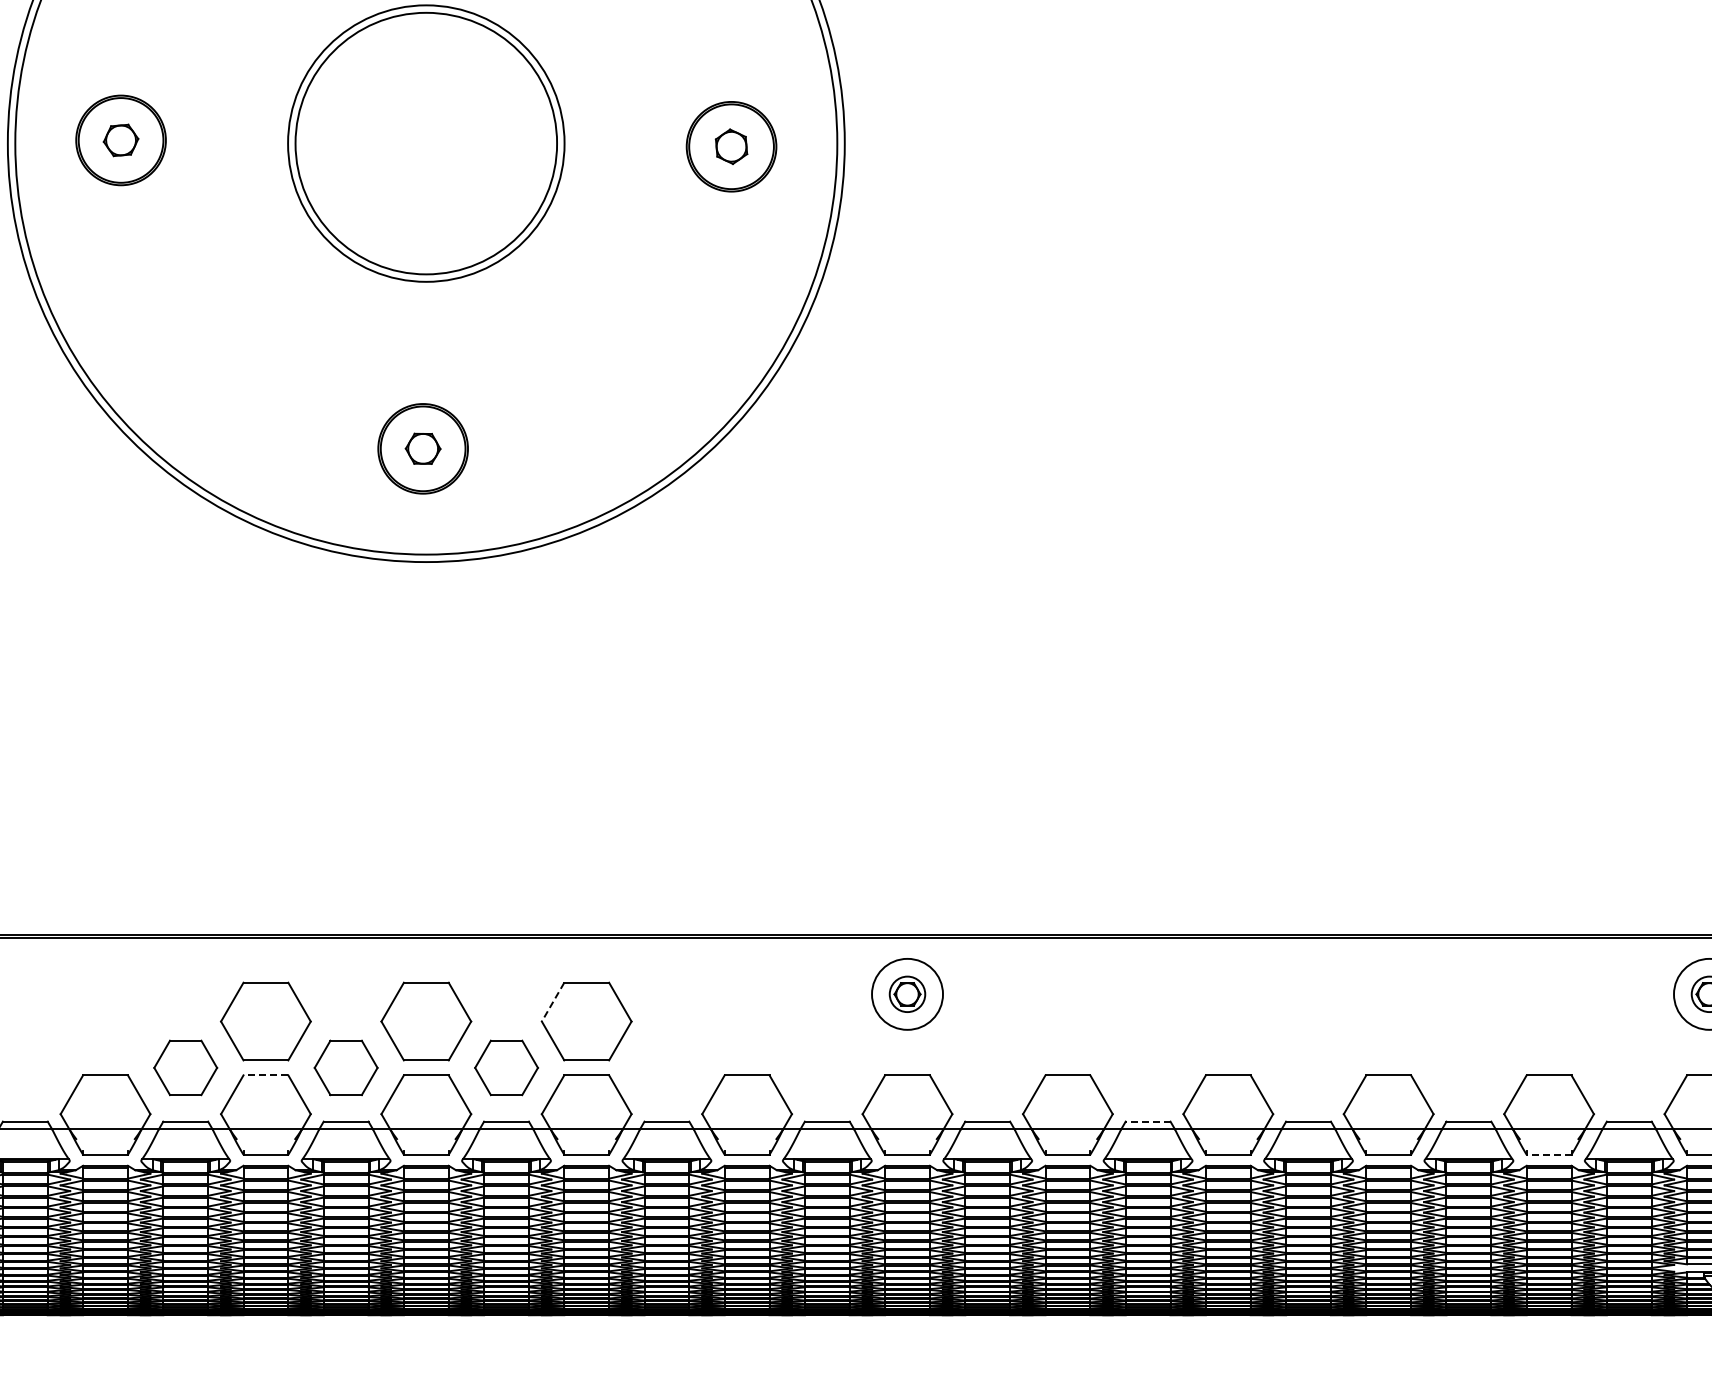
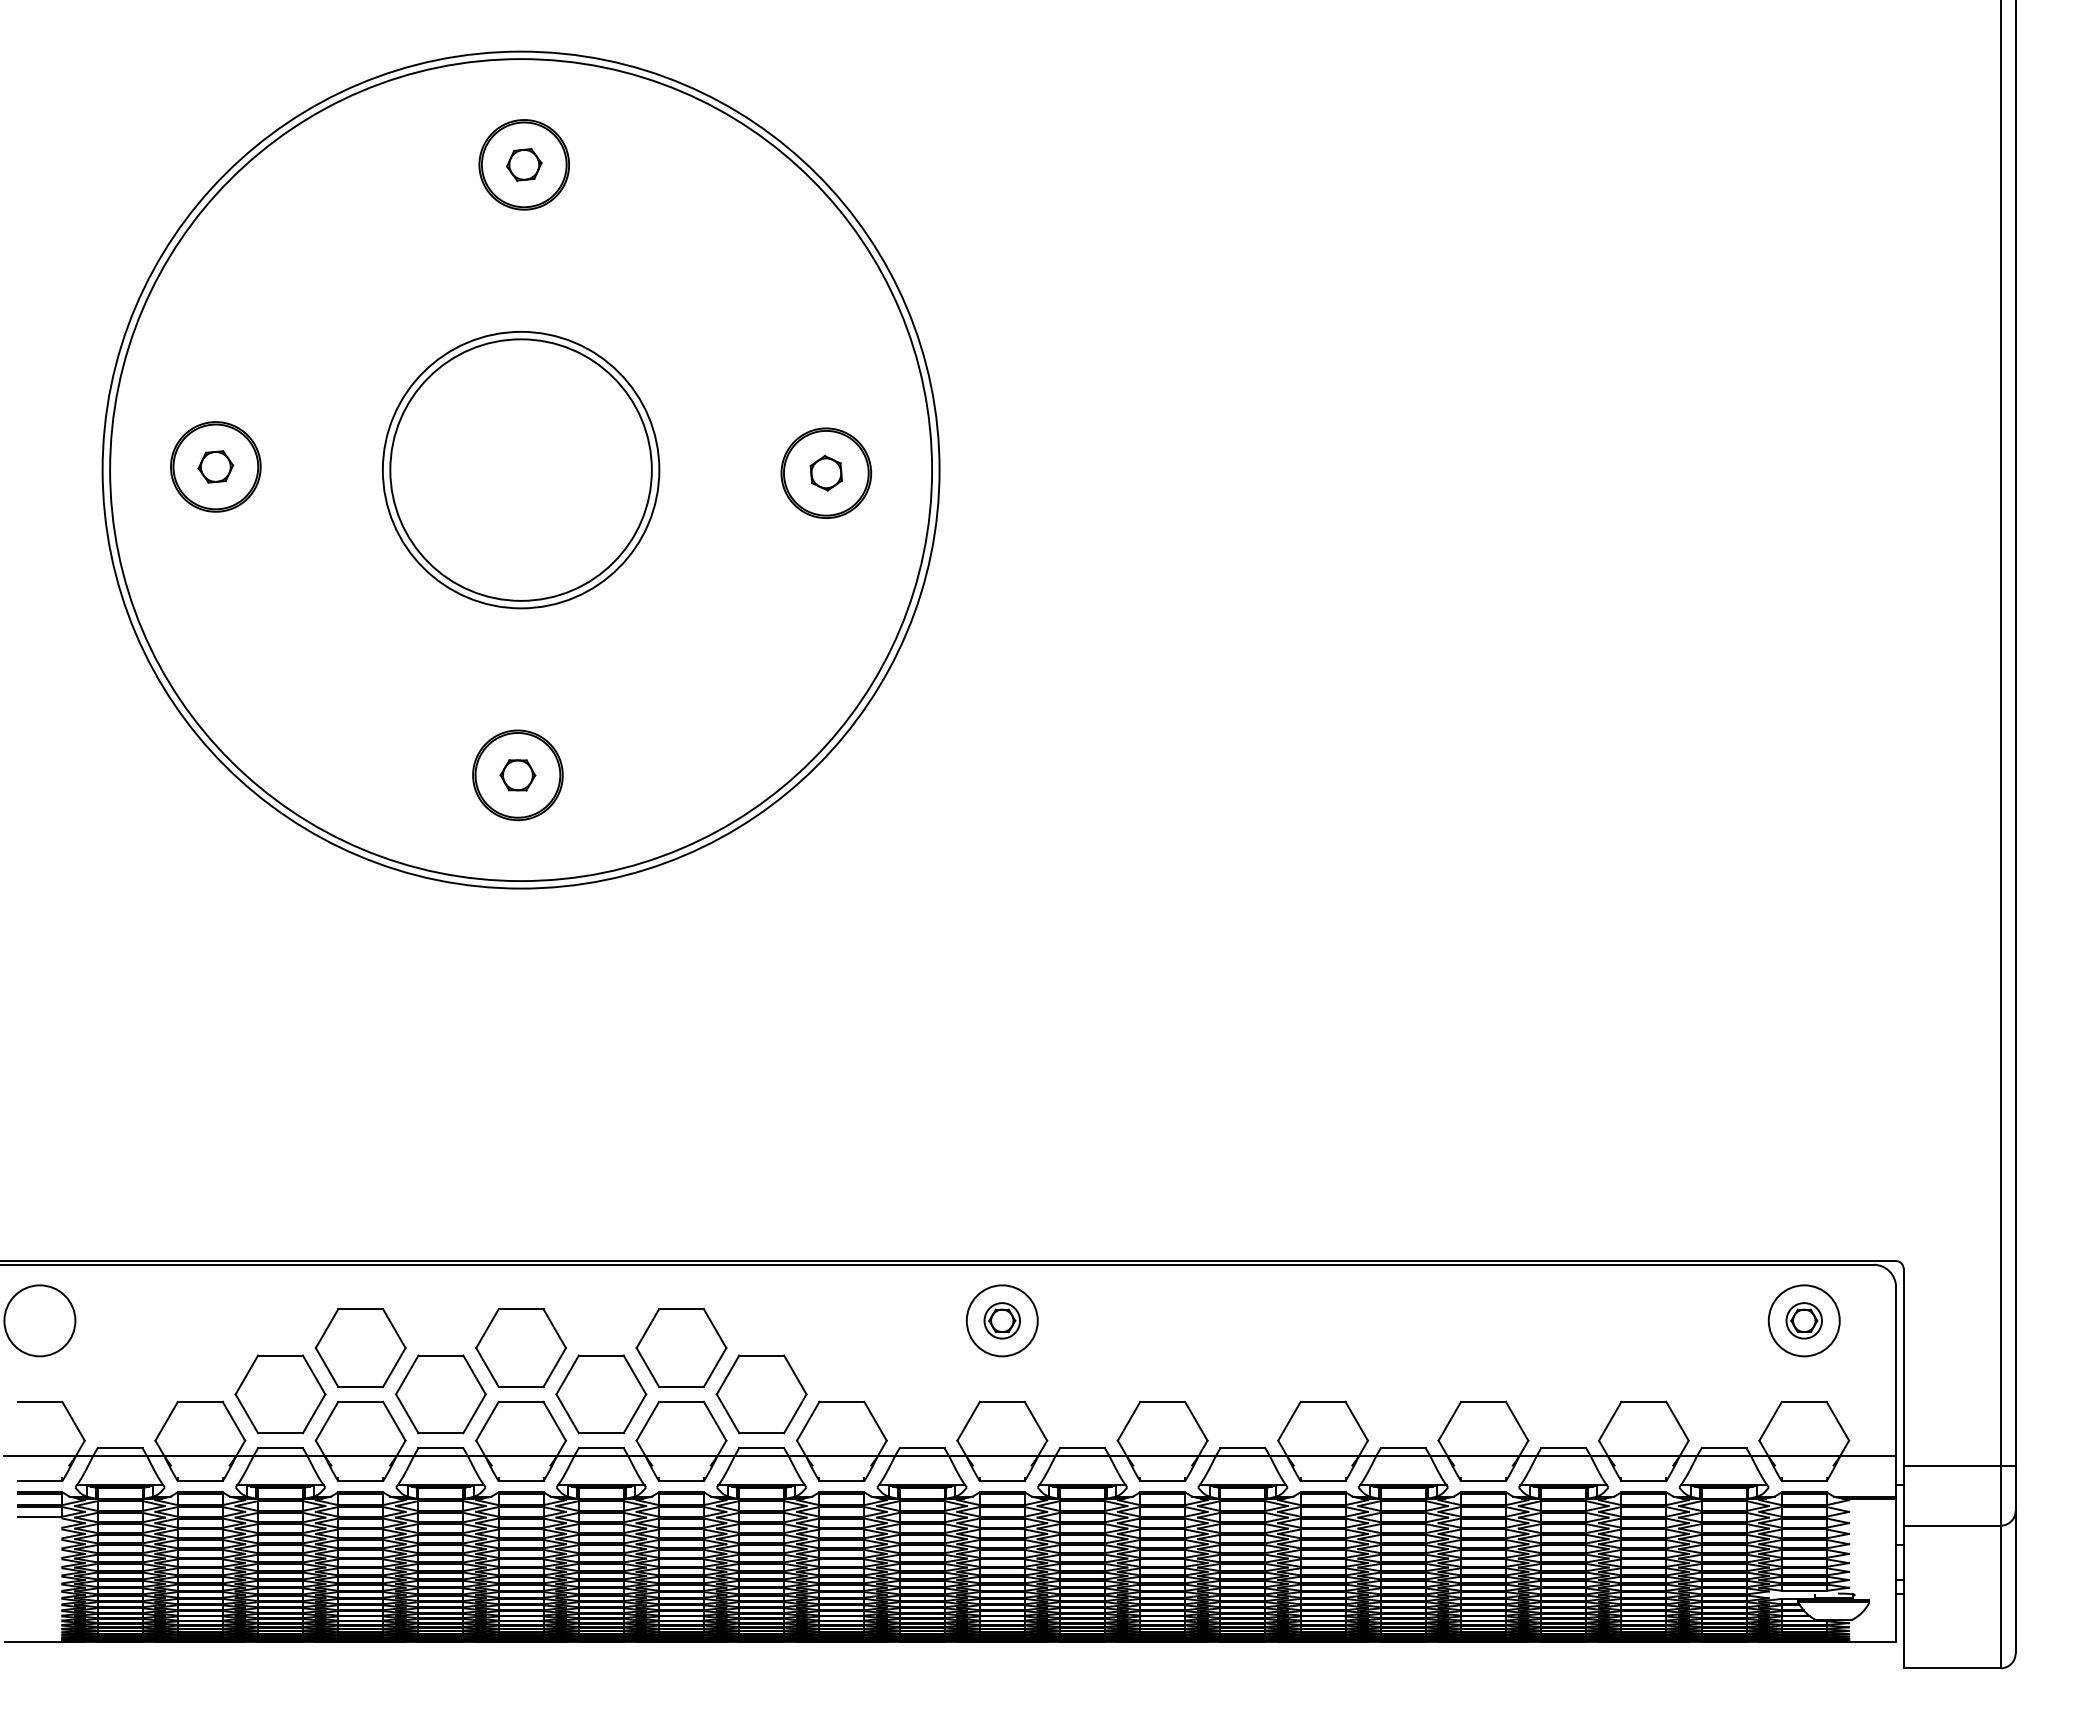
line: (552, 1003) -> (647, 1329), dashed -> solid
part: (185, 1068) -> (280, 1394), size x1.43
part: (345, 1068) -> (440, 1394), size x1.43
part: (506, 1068) -> (601, 1394), size x1.43
part: (666, 1068) -> (761, 1394), added
line: (265, 1075) -> (360, 1401), dashed -> solid
line: (1147, 1122) -> (1242, 1448), dashed -> solid
line: (1548, 1155) -> (1643, 1481), dashed -> solid

